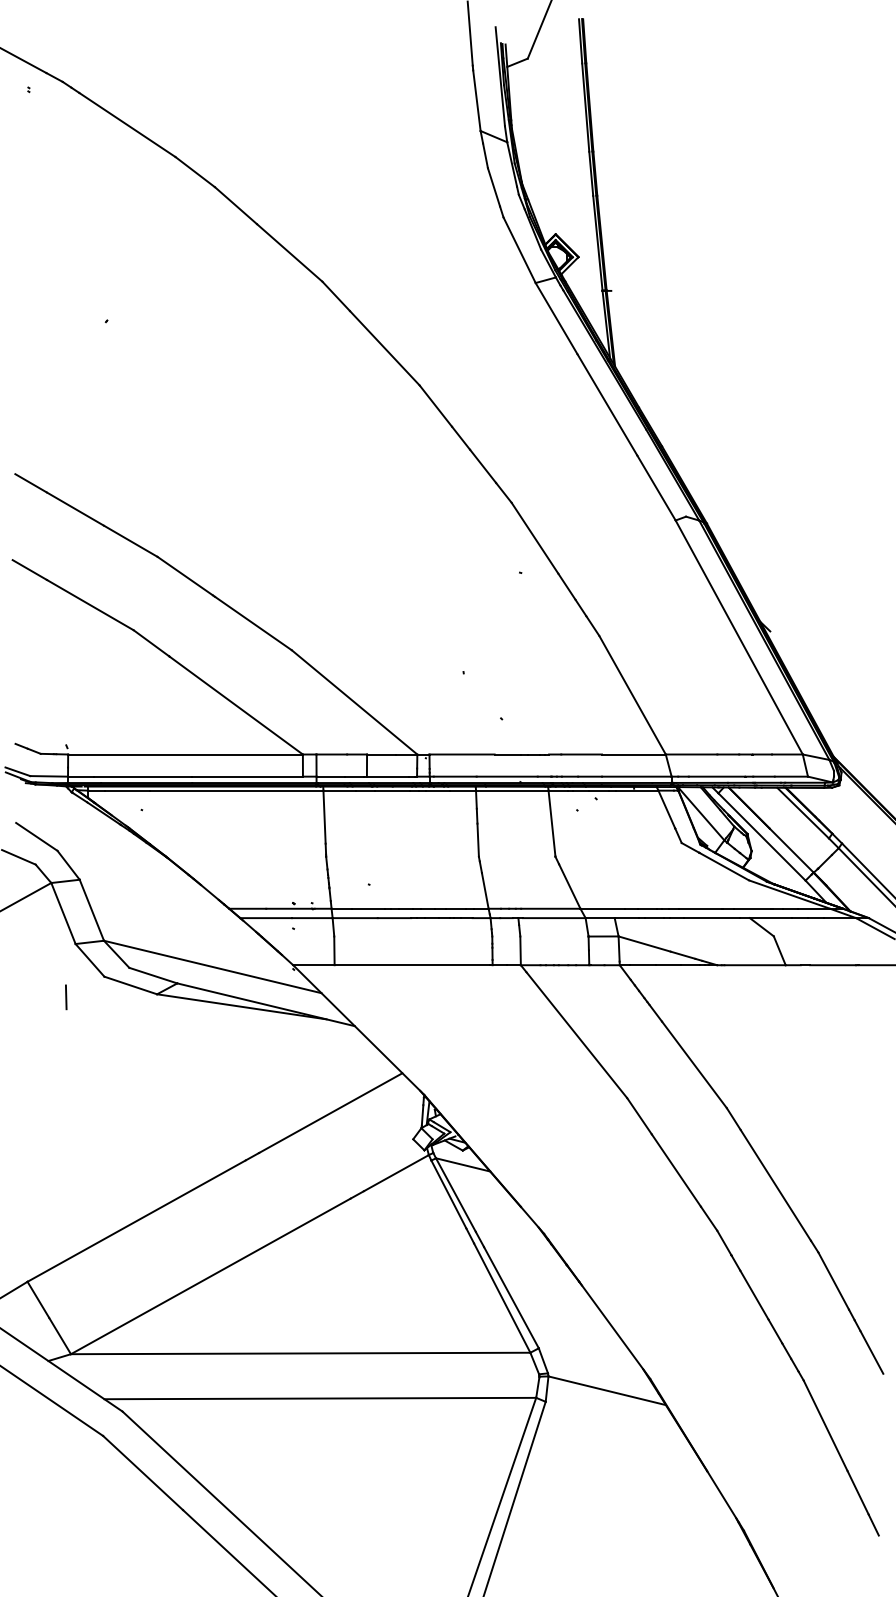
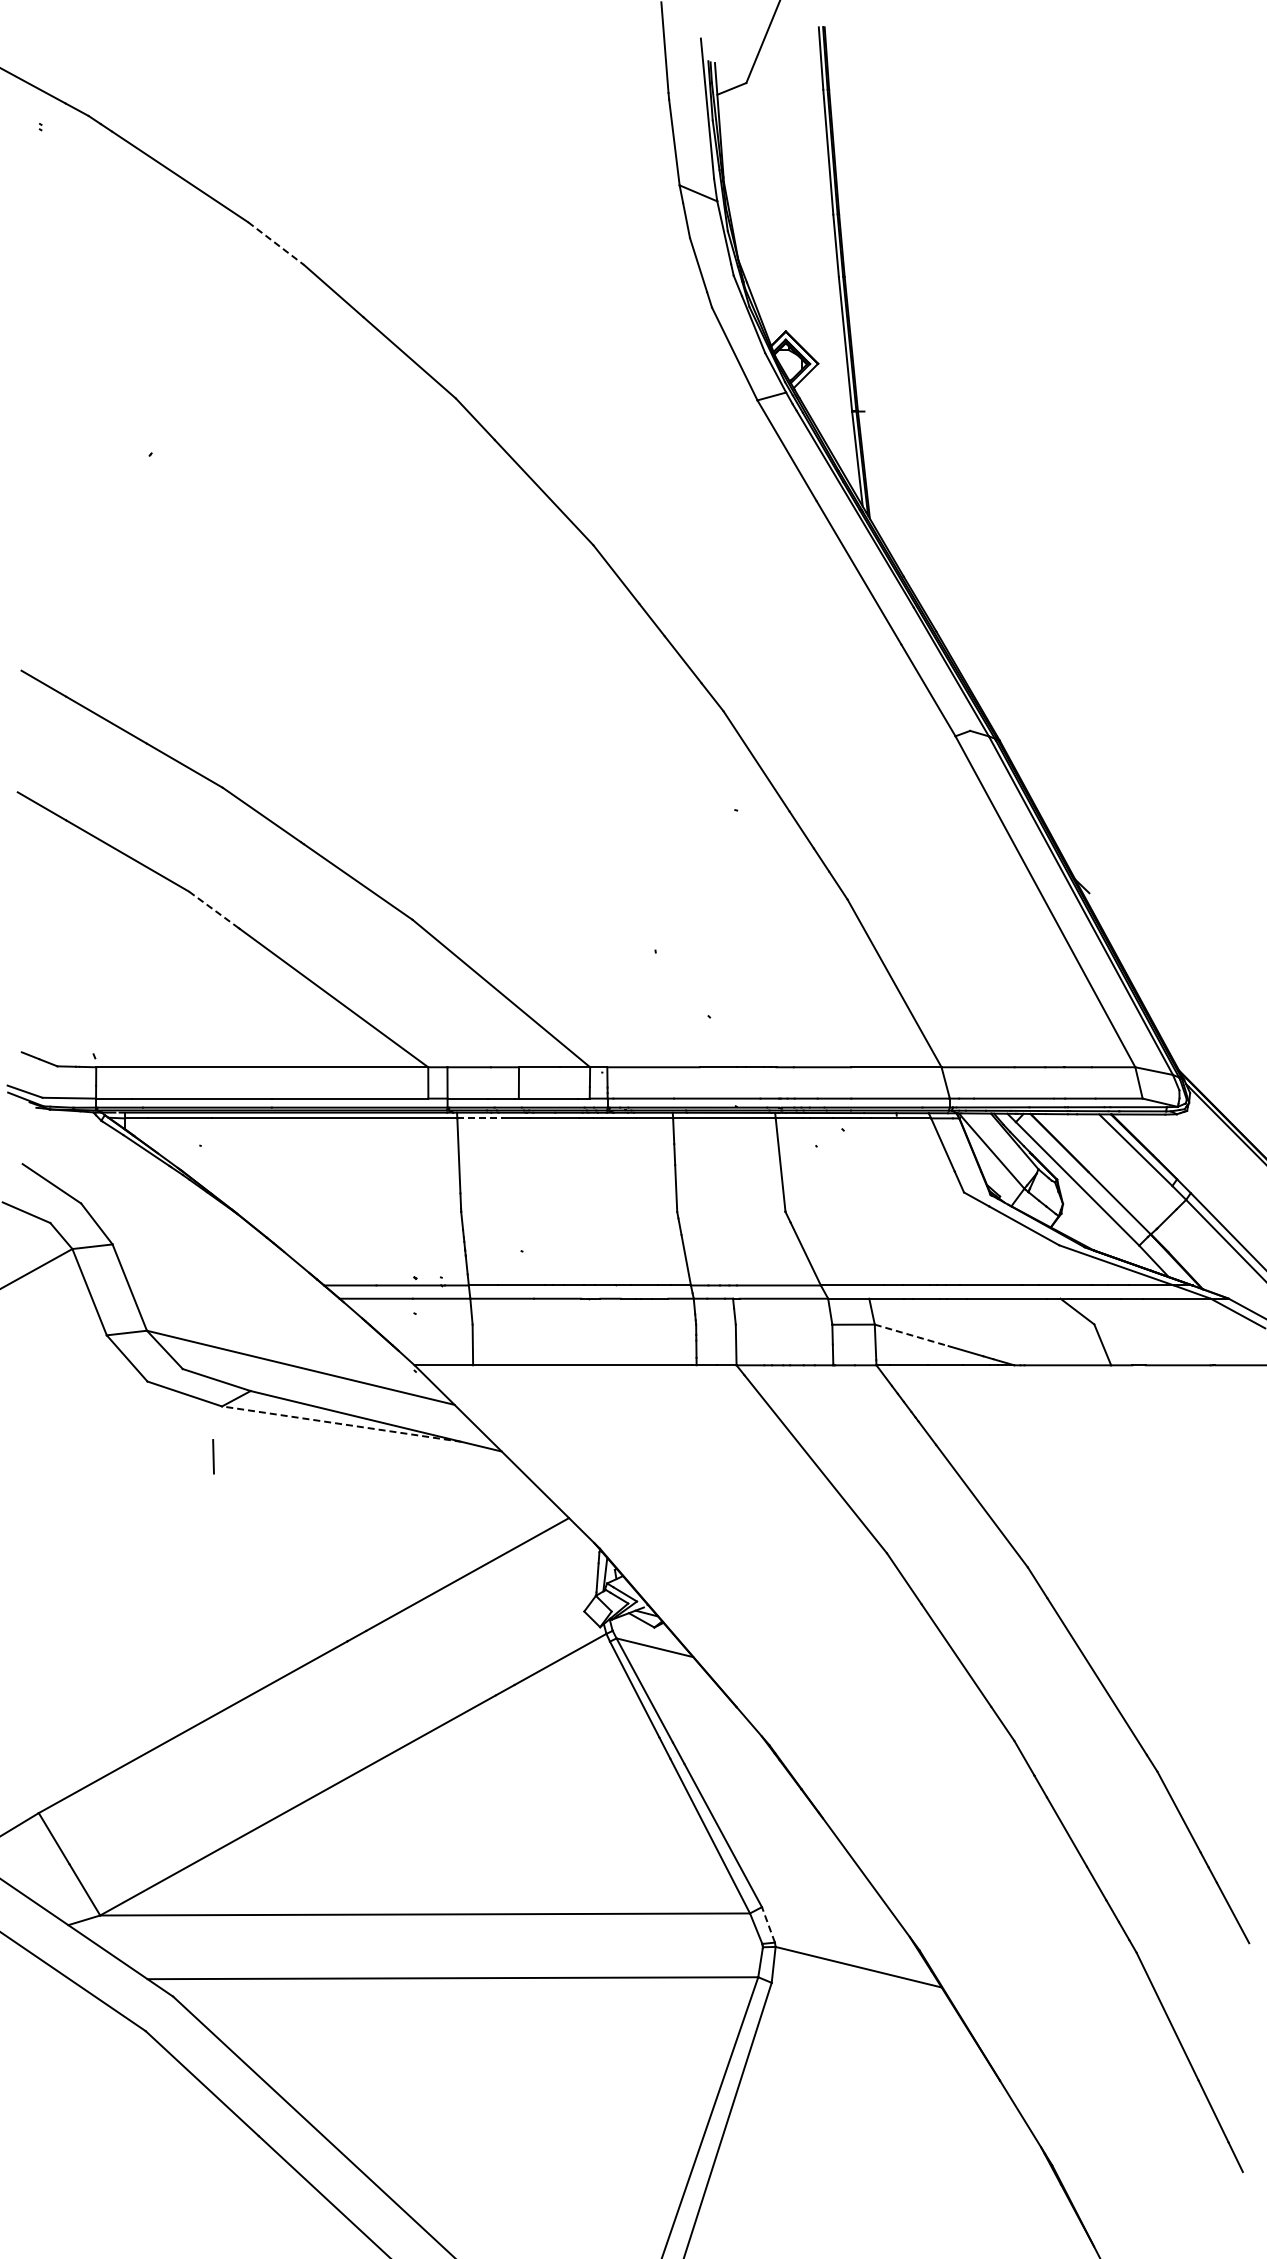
line: (195, 172) -> (276, 243), solid -> dashed
line: (151, 643) -> (214, 910), solid -> dashed
line: (339, 790) -> (480, 1118), solid -> dashed
line: (645, 944) -> (912, 1335), solid -> dashed
line: (66, 997) -> (213, 1456), moved
line: (241, 1007) -> (341, 1424), solid -> dashed
line: (543, 1360) -> (768, 1924), solid -> dashed

